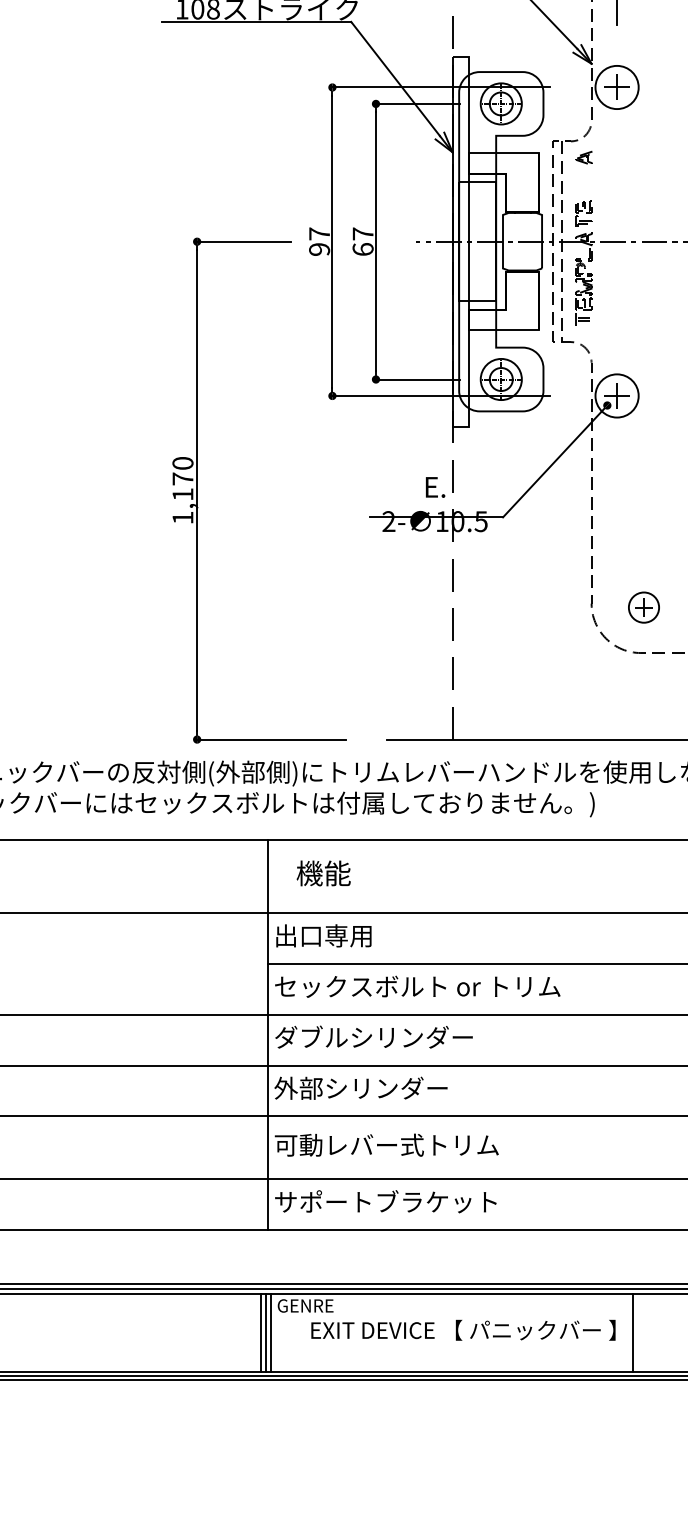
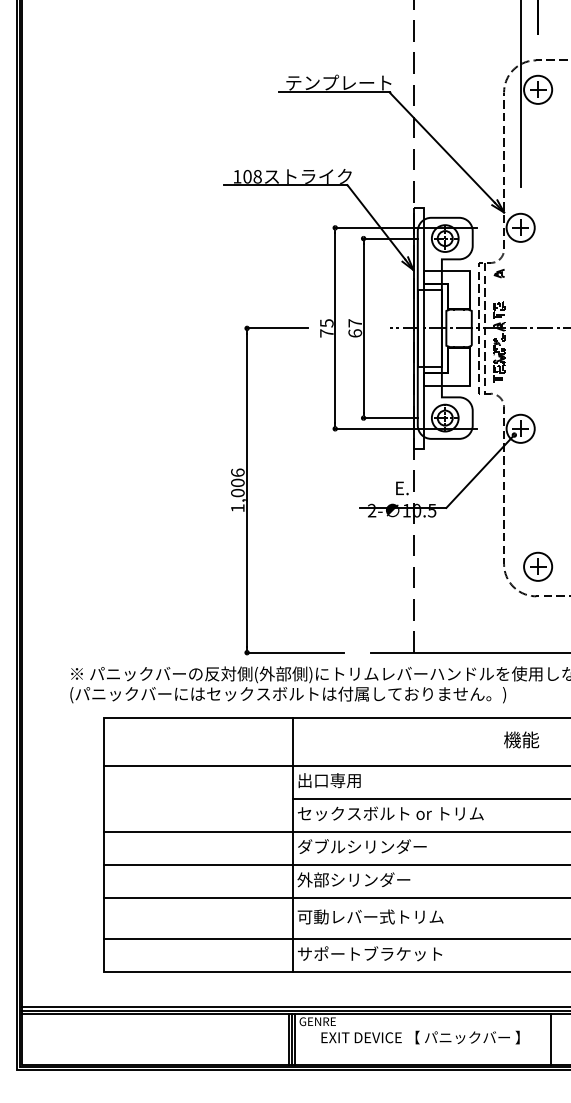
text: (319, 241) -> (326, 328), 97 -> 75
text: (182, 478) -> (237, 482), 1,170 -> 1,006
part: (644, 607) -> (538, 566), size x1.43
text: (323, 872) -> (521, 739), moved
line: (633, 1331) -> (551, 1038), moved

